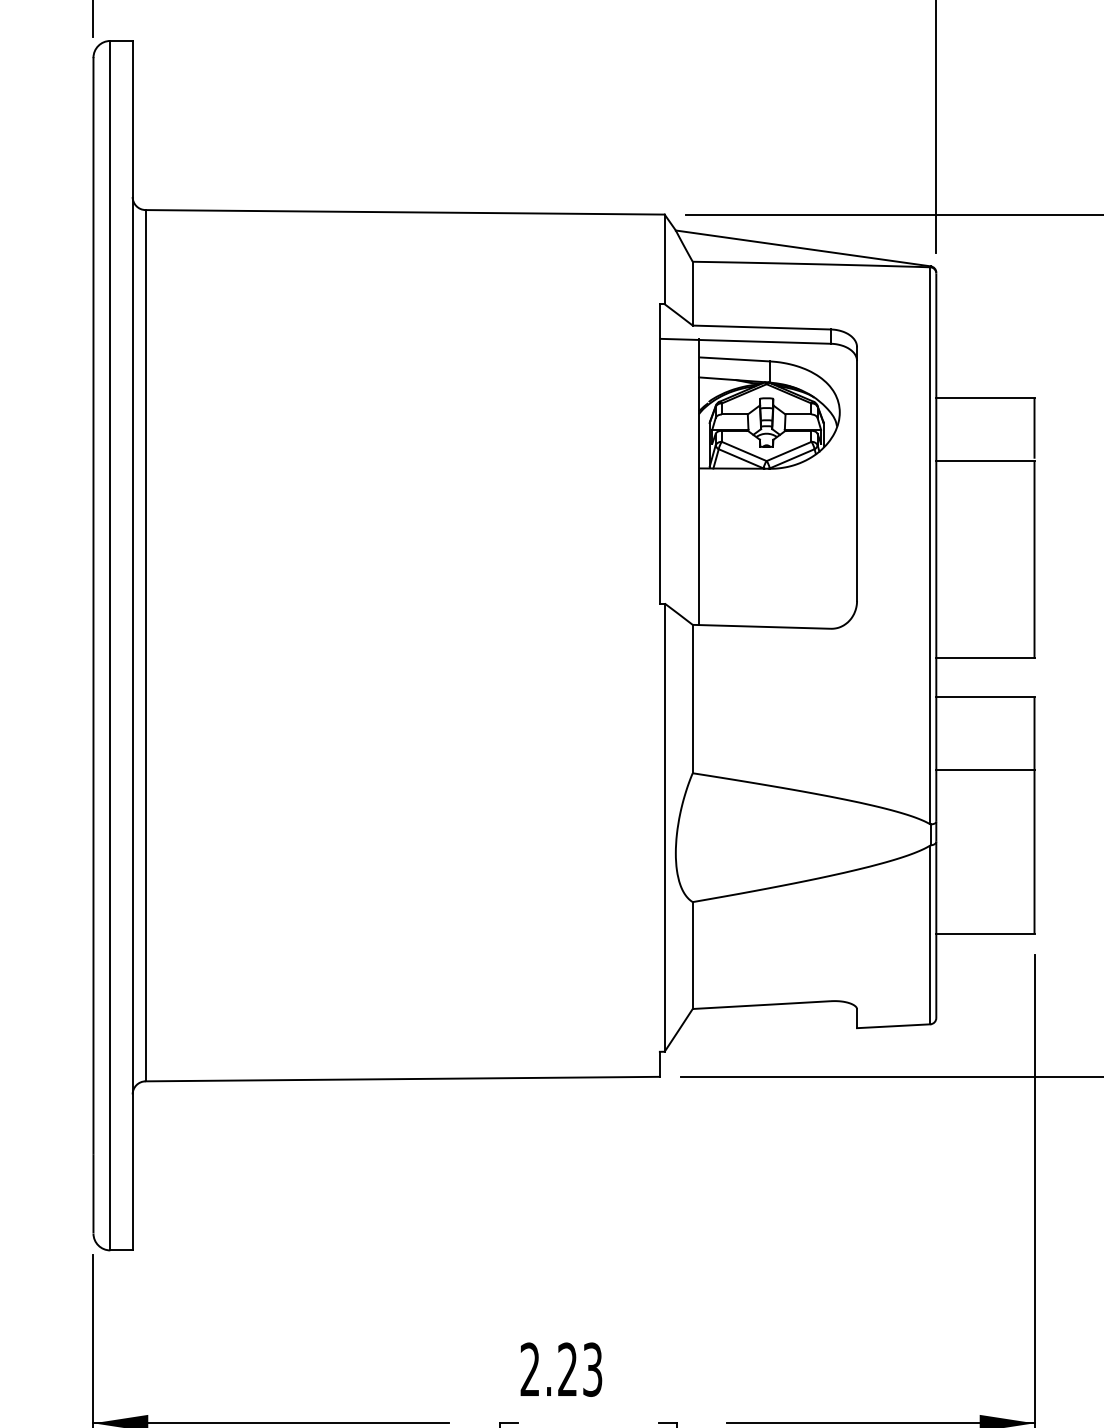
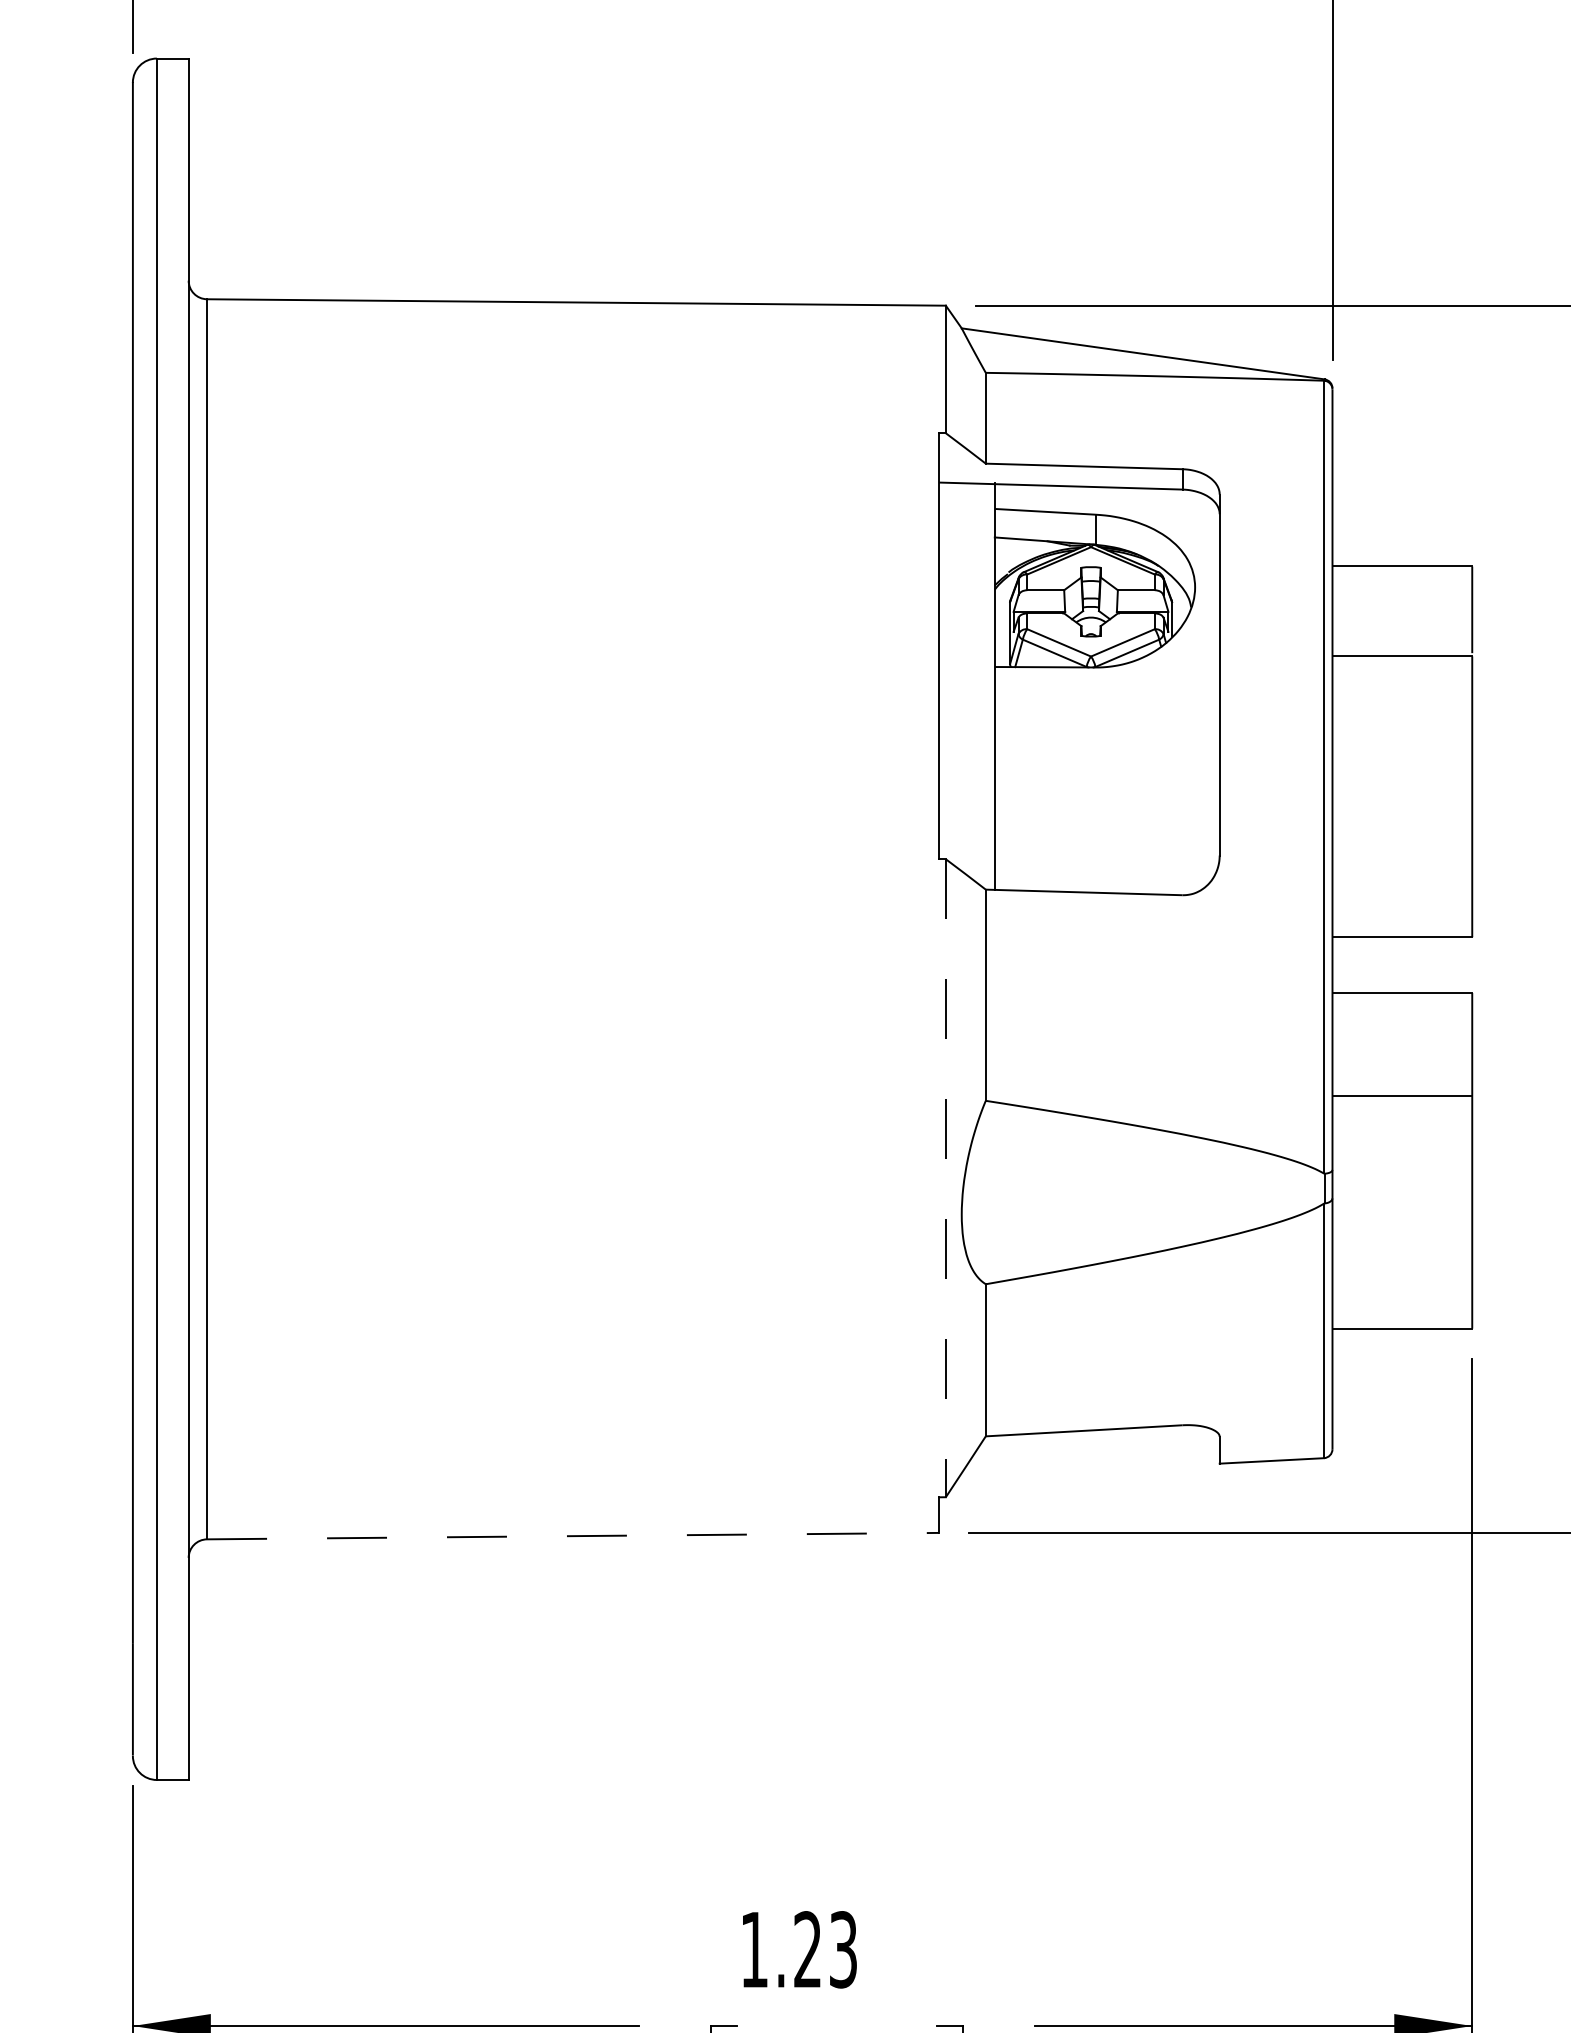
line: (664, 827) -> (945, 1178), solid -> dashed
line: (403, 1079) -> (573, 1536), solid -> dashed
text: (530, 1369) -> (754, 1949), 2.23 -> 1.23

